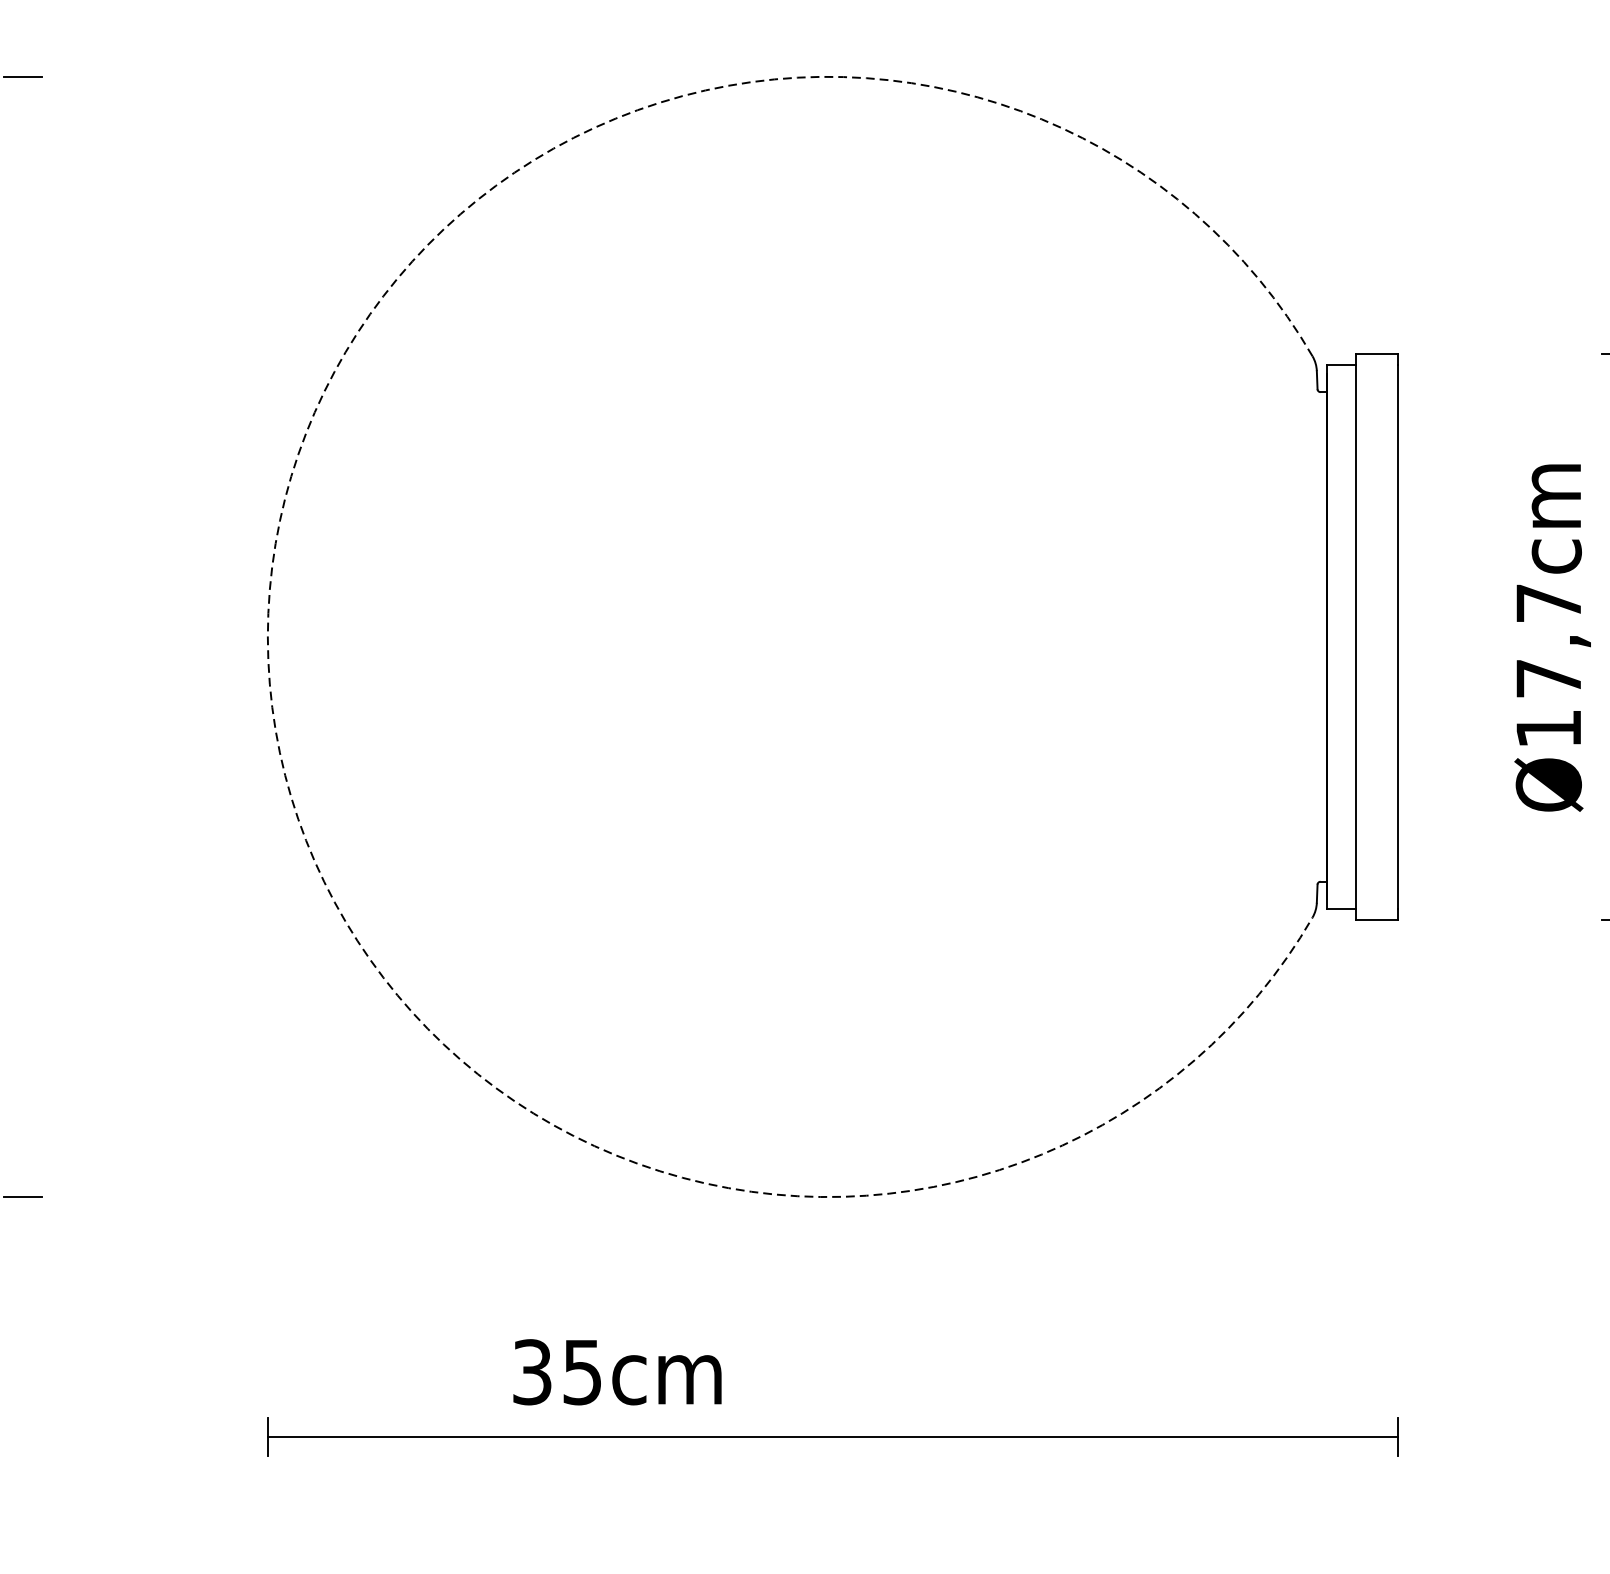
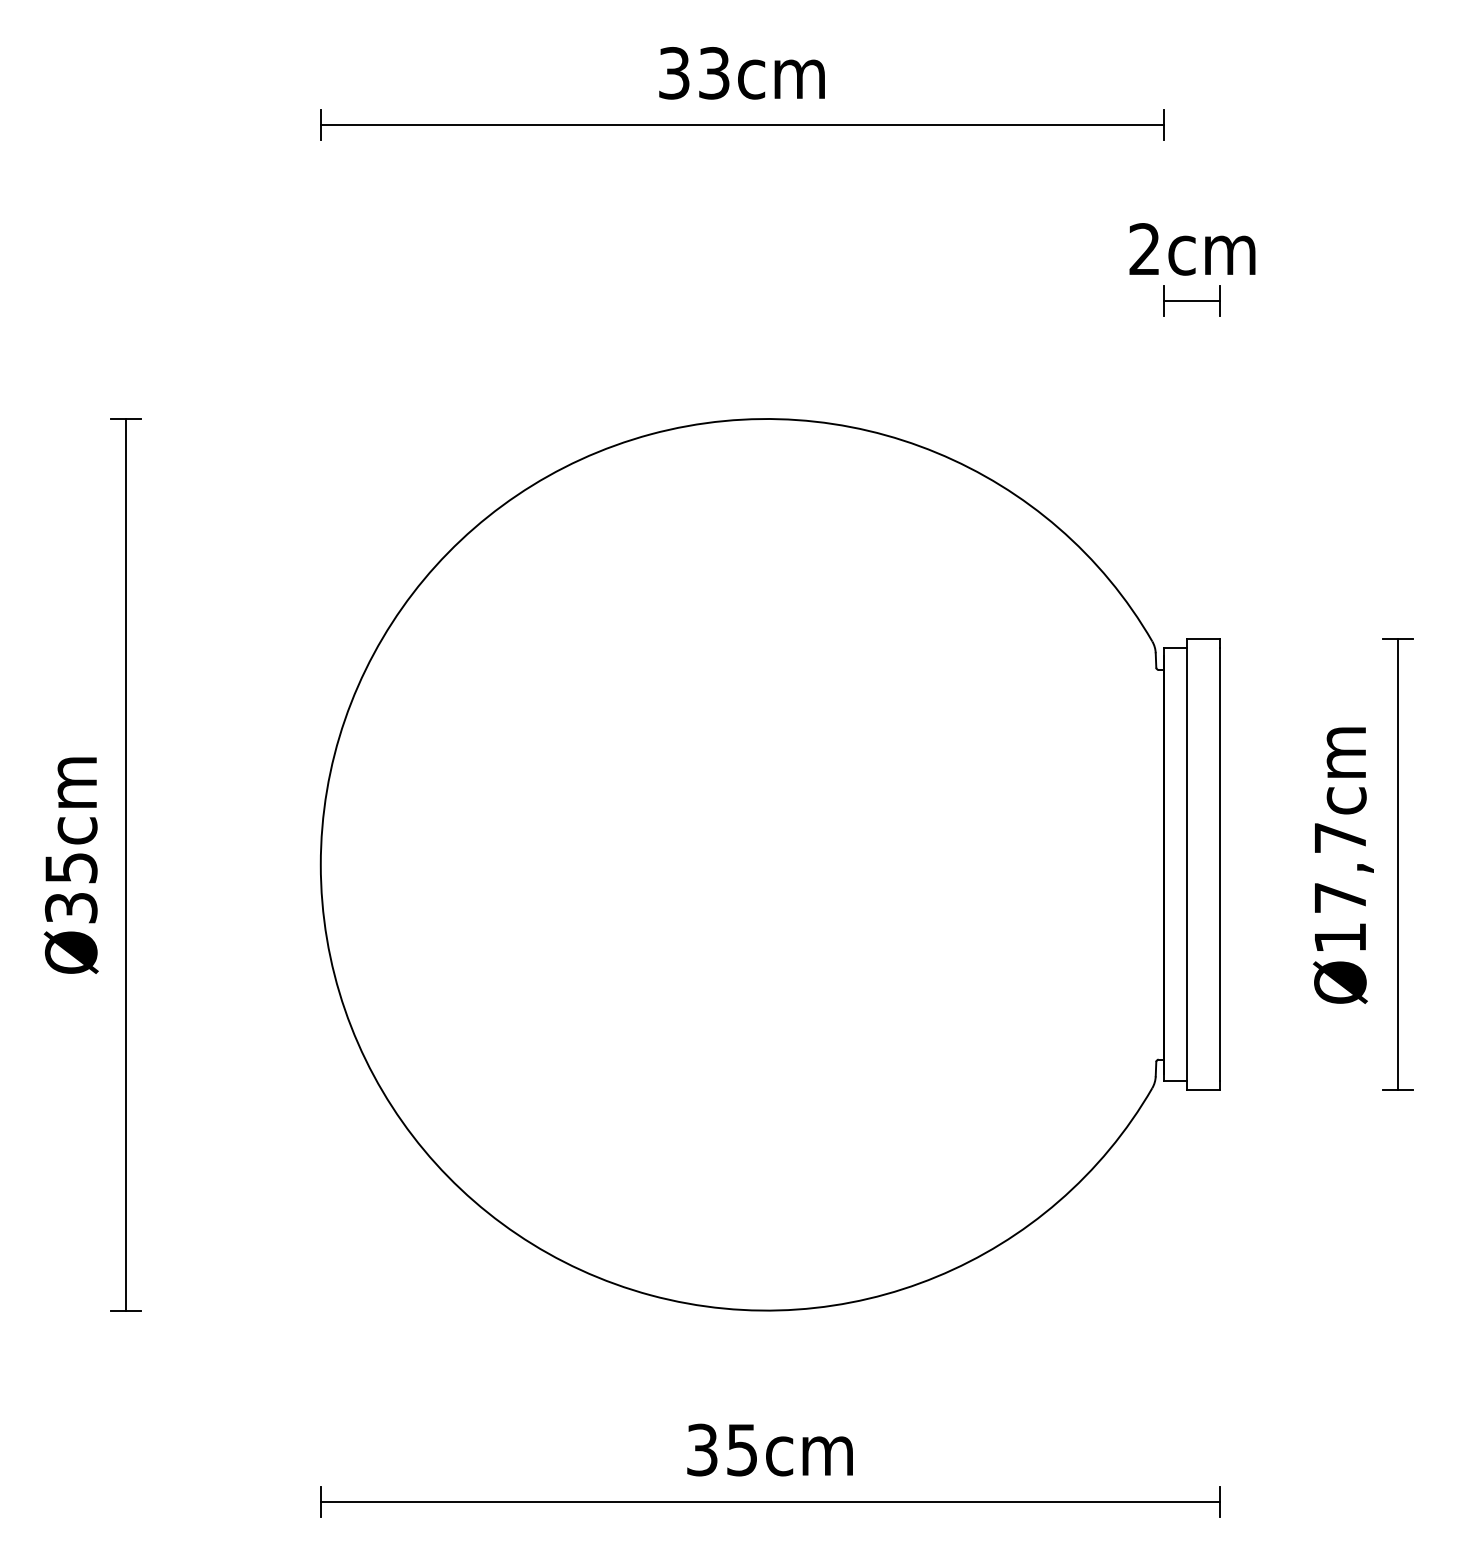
line: (22, 636) -> (125, 864), added
arc: (267, 636) -> (320, 864), dashed -> solid
text: (616, 1371) -> (769, 1449), moved

